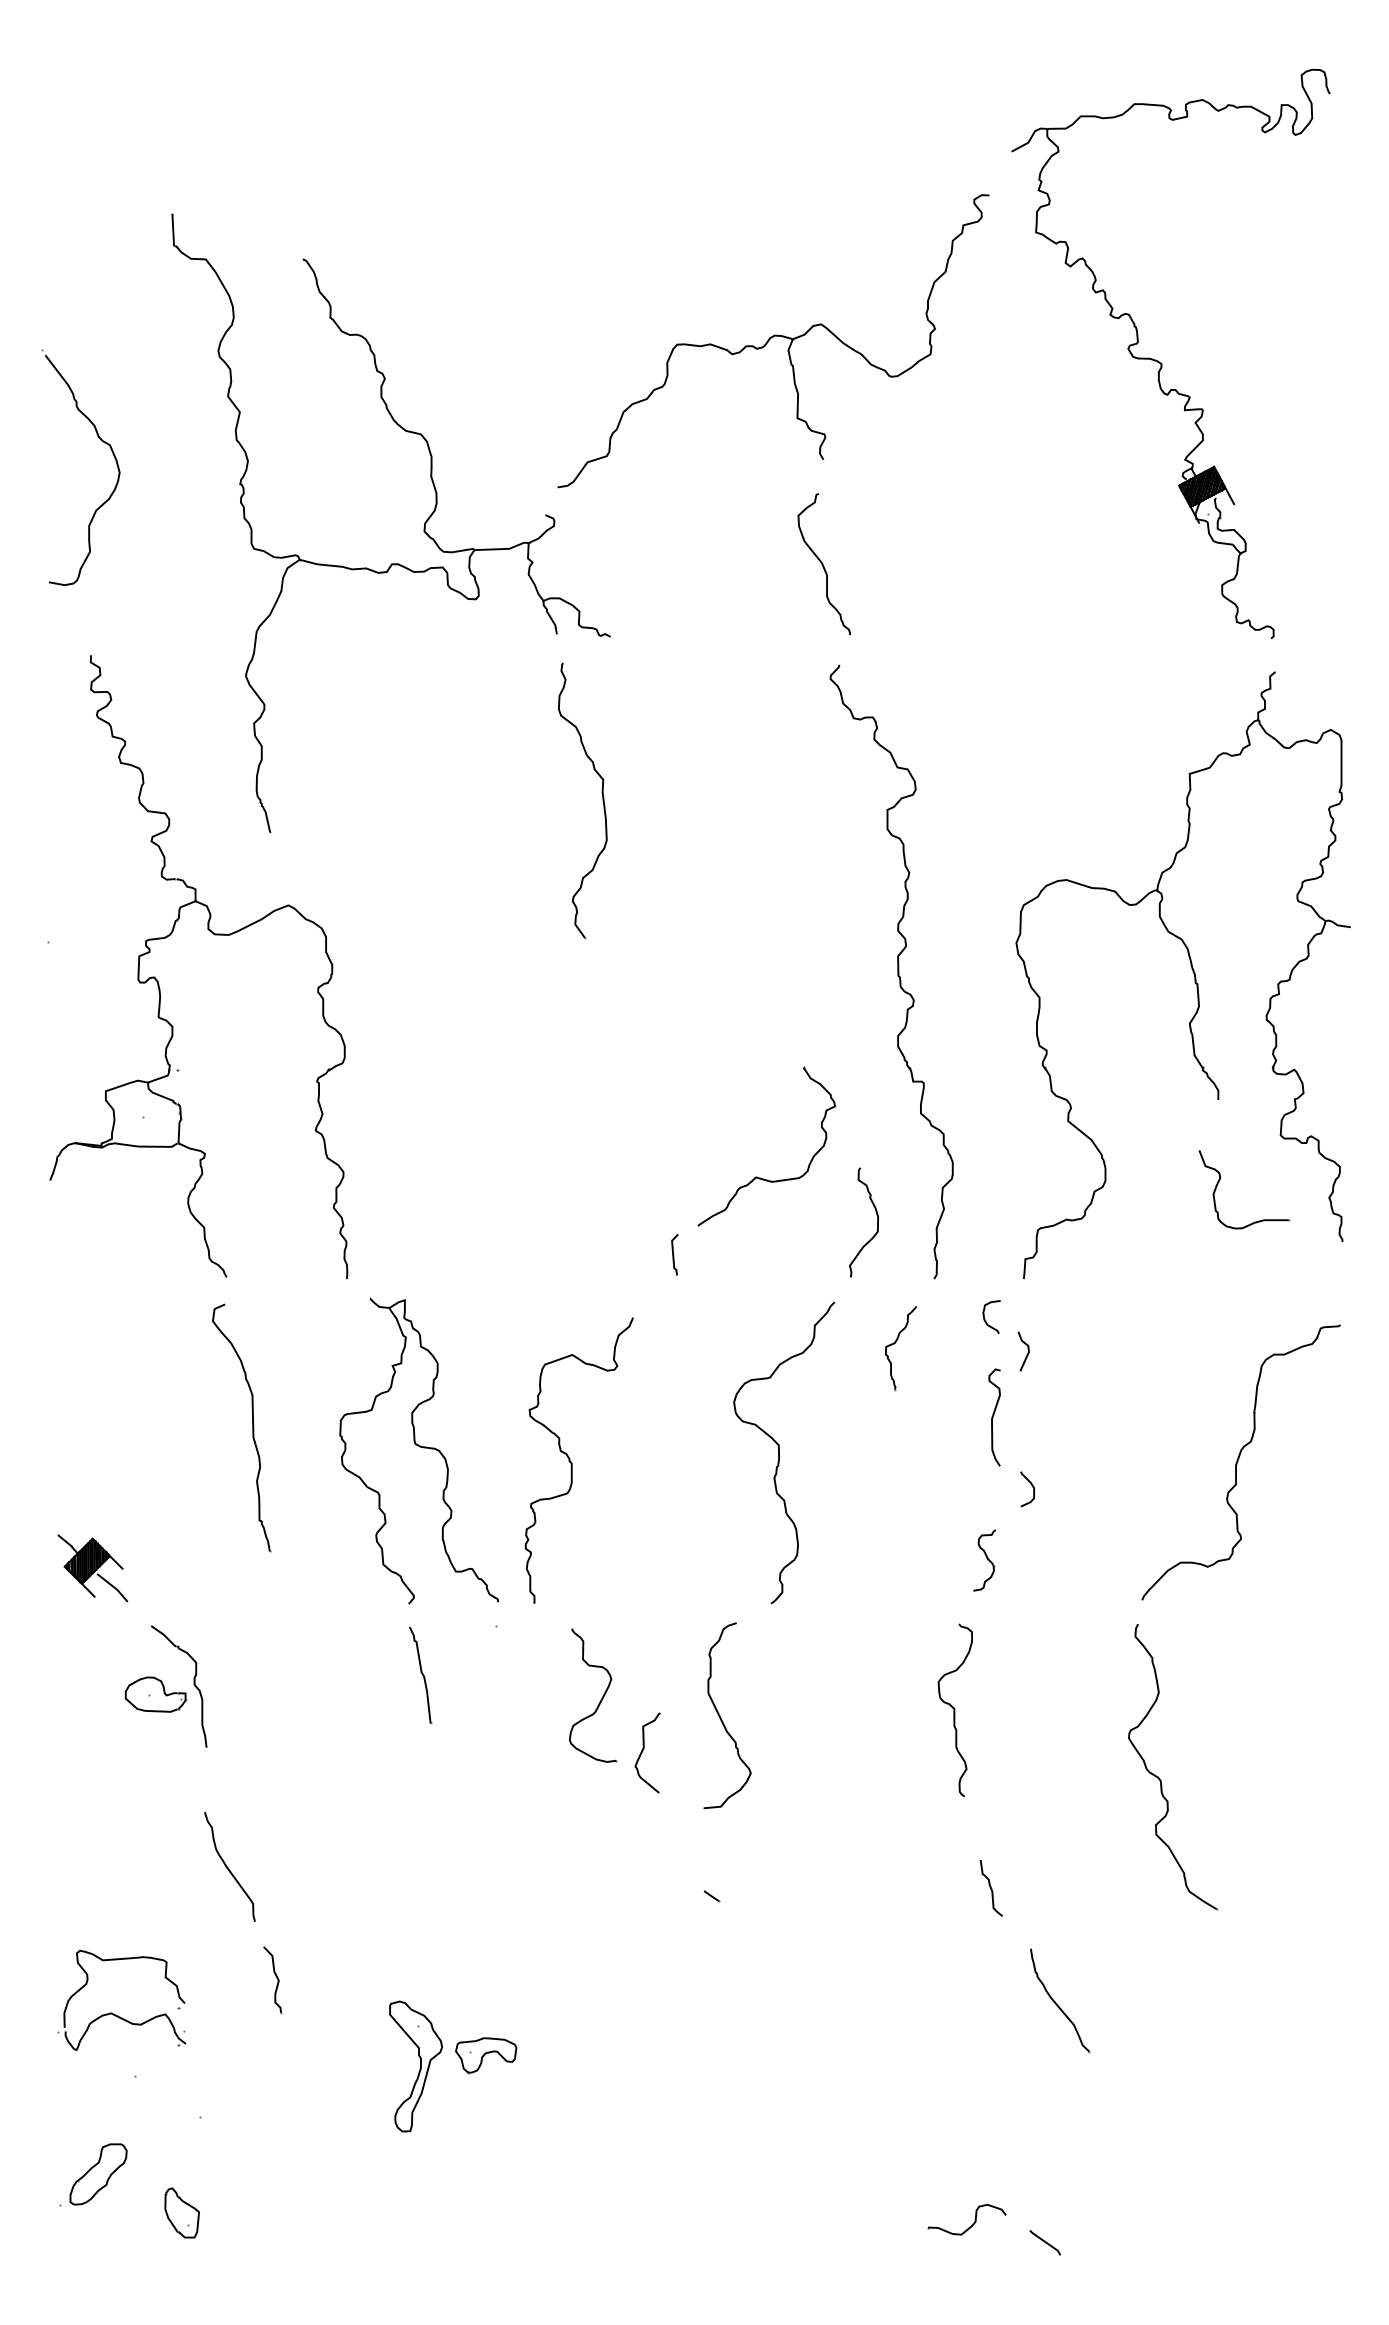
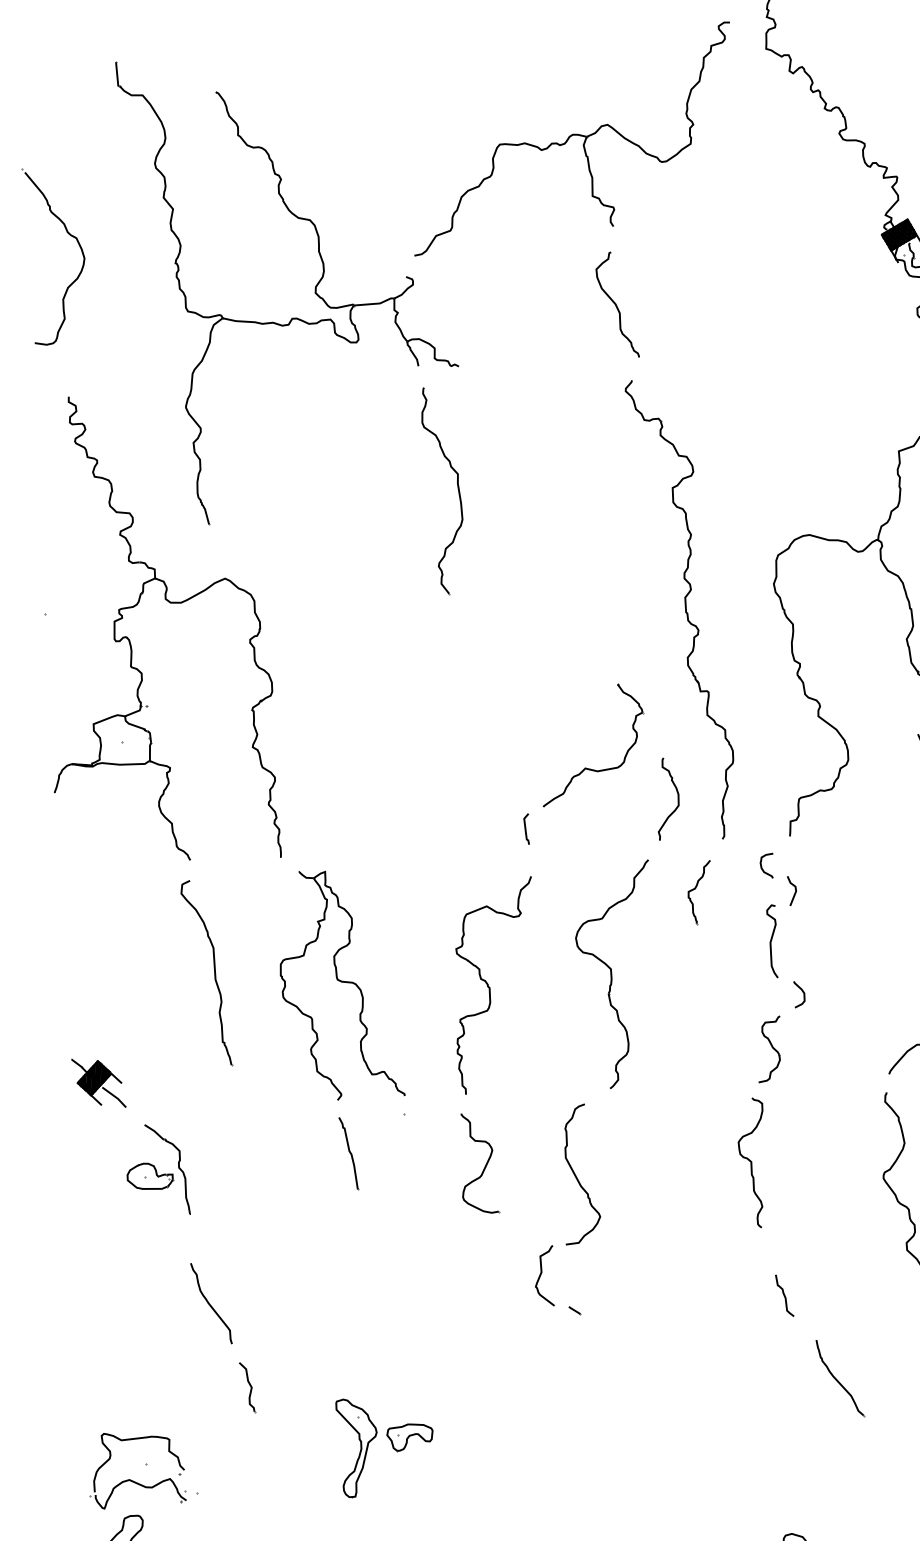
part: (572, 1462) -> (490, 987), moved
part: (984, 1560) -> (769, 1049), size x1.43
curve: (643, 1751) -> (541, 1275), moved
part: (114, 2013) -> (131, 1479), moved

